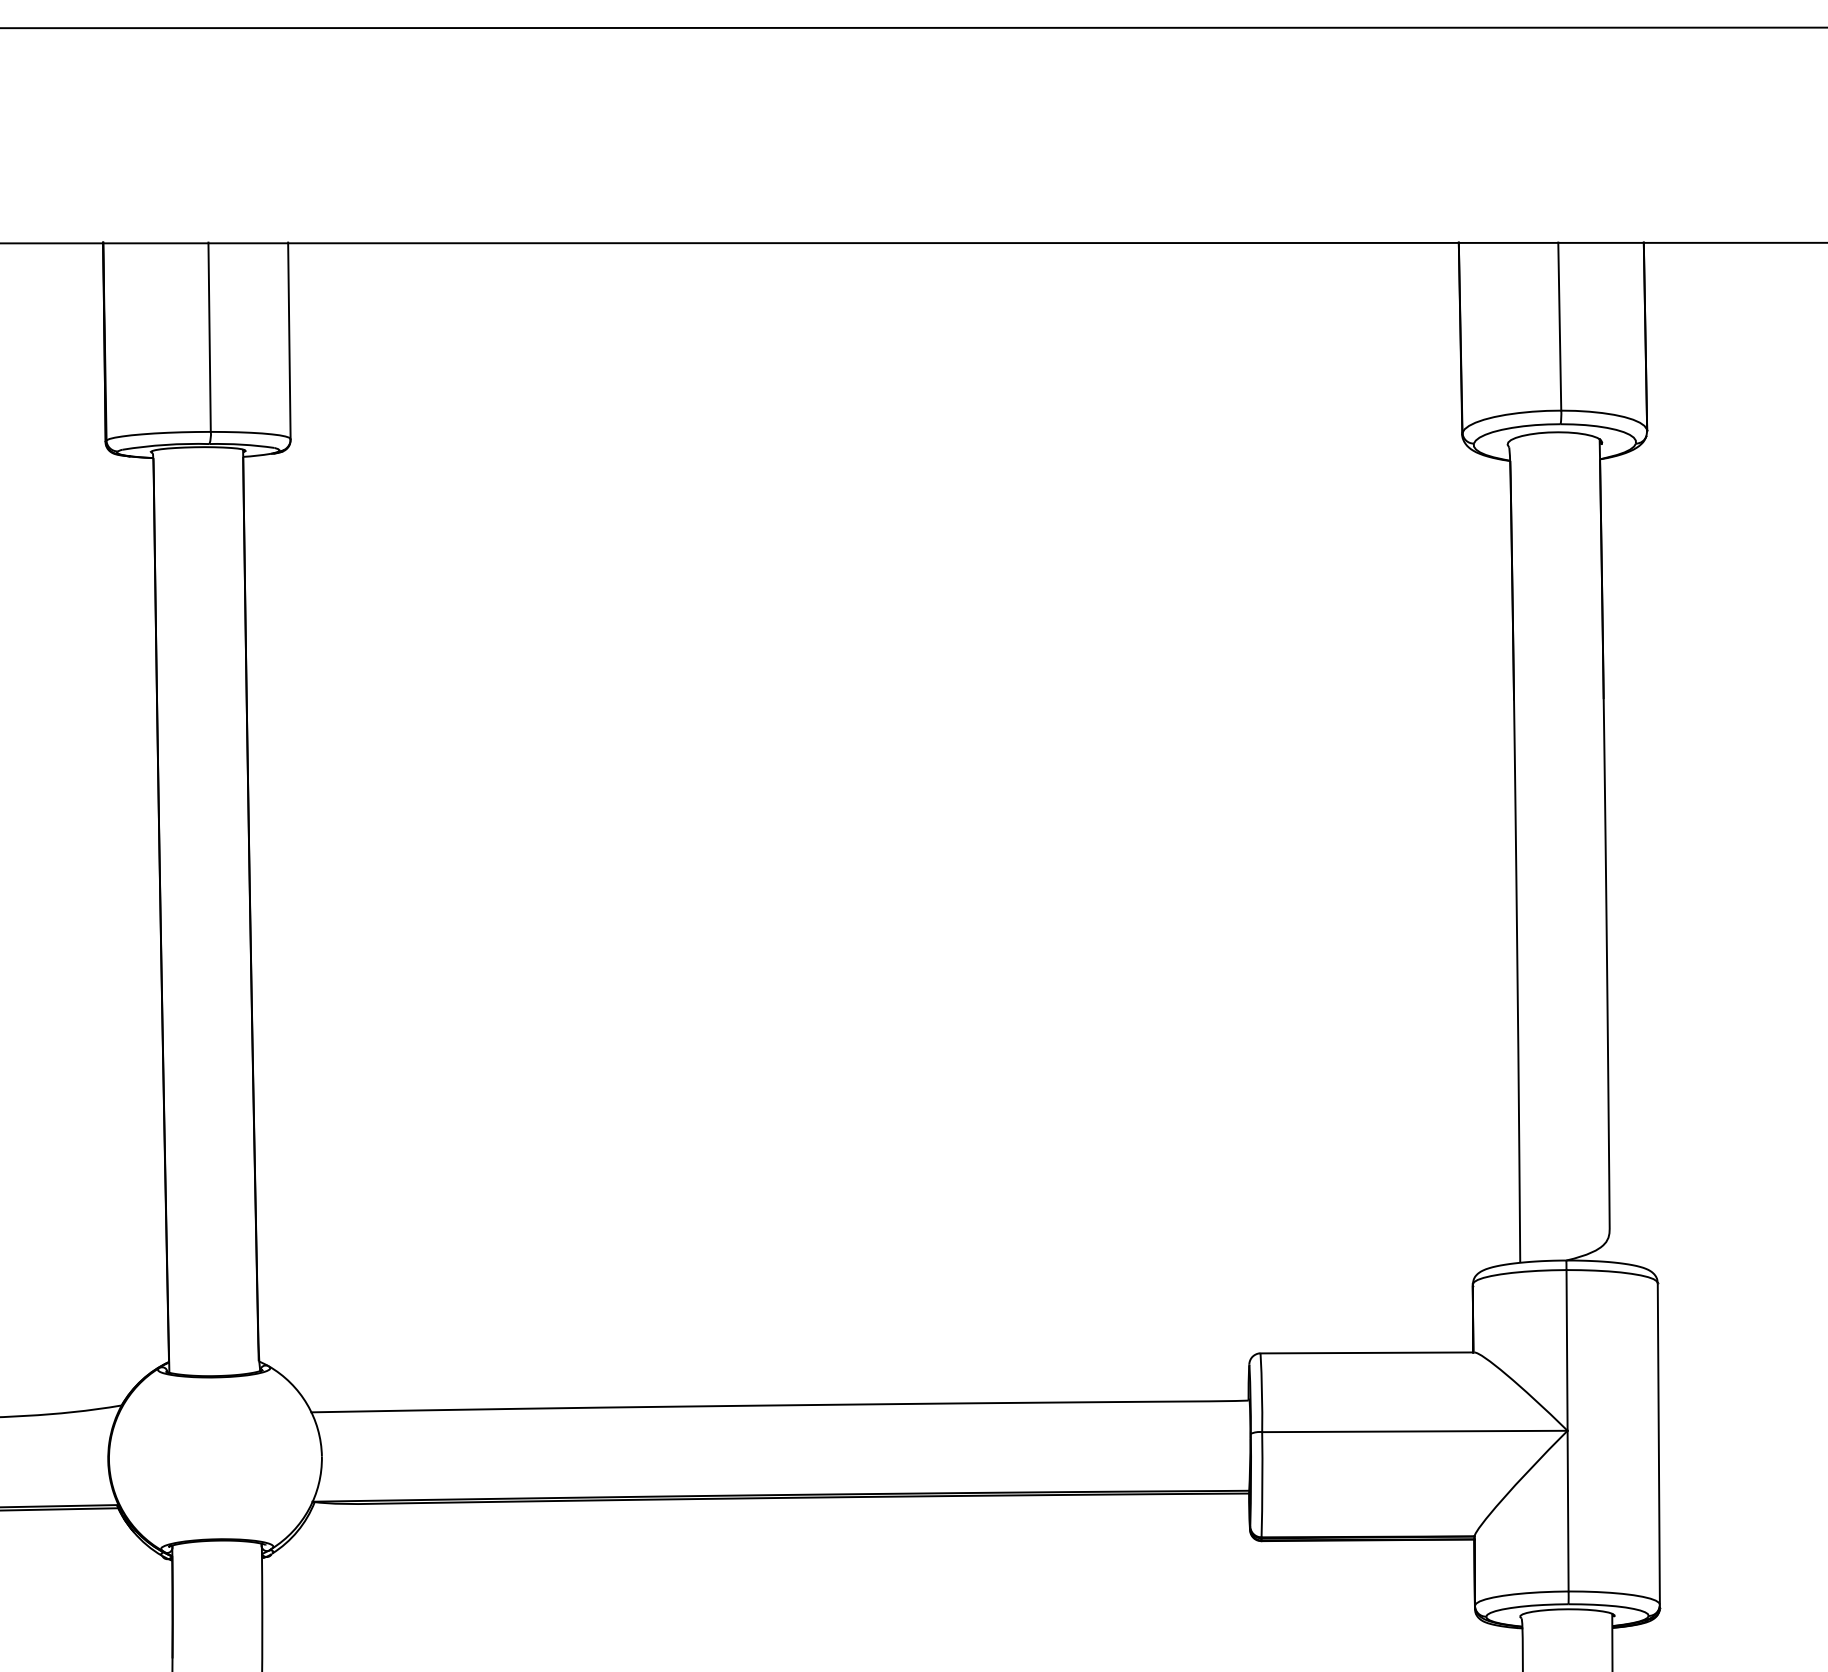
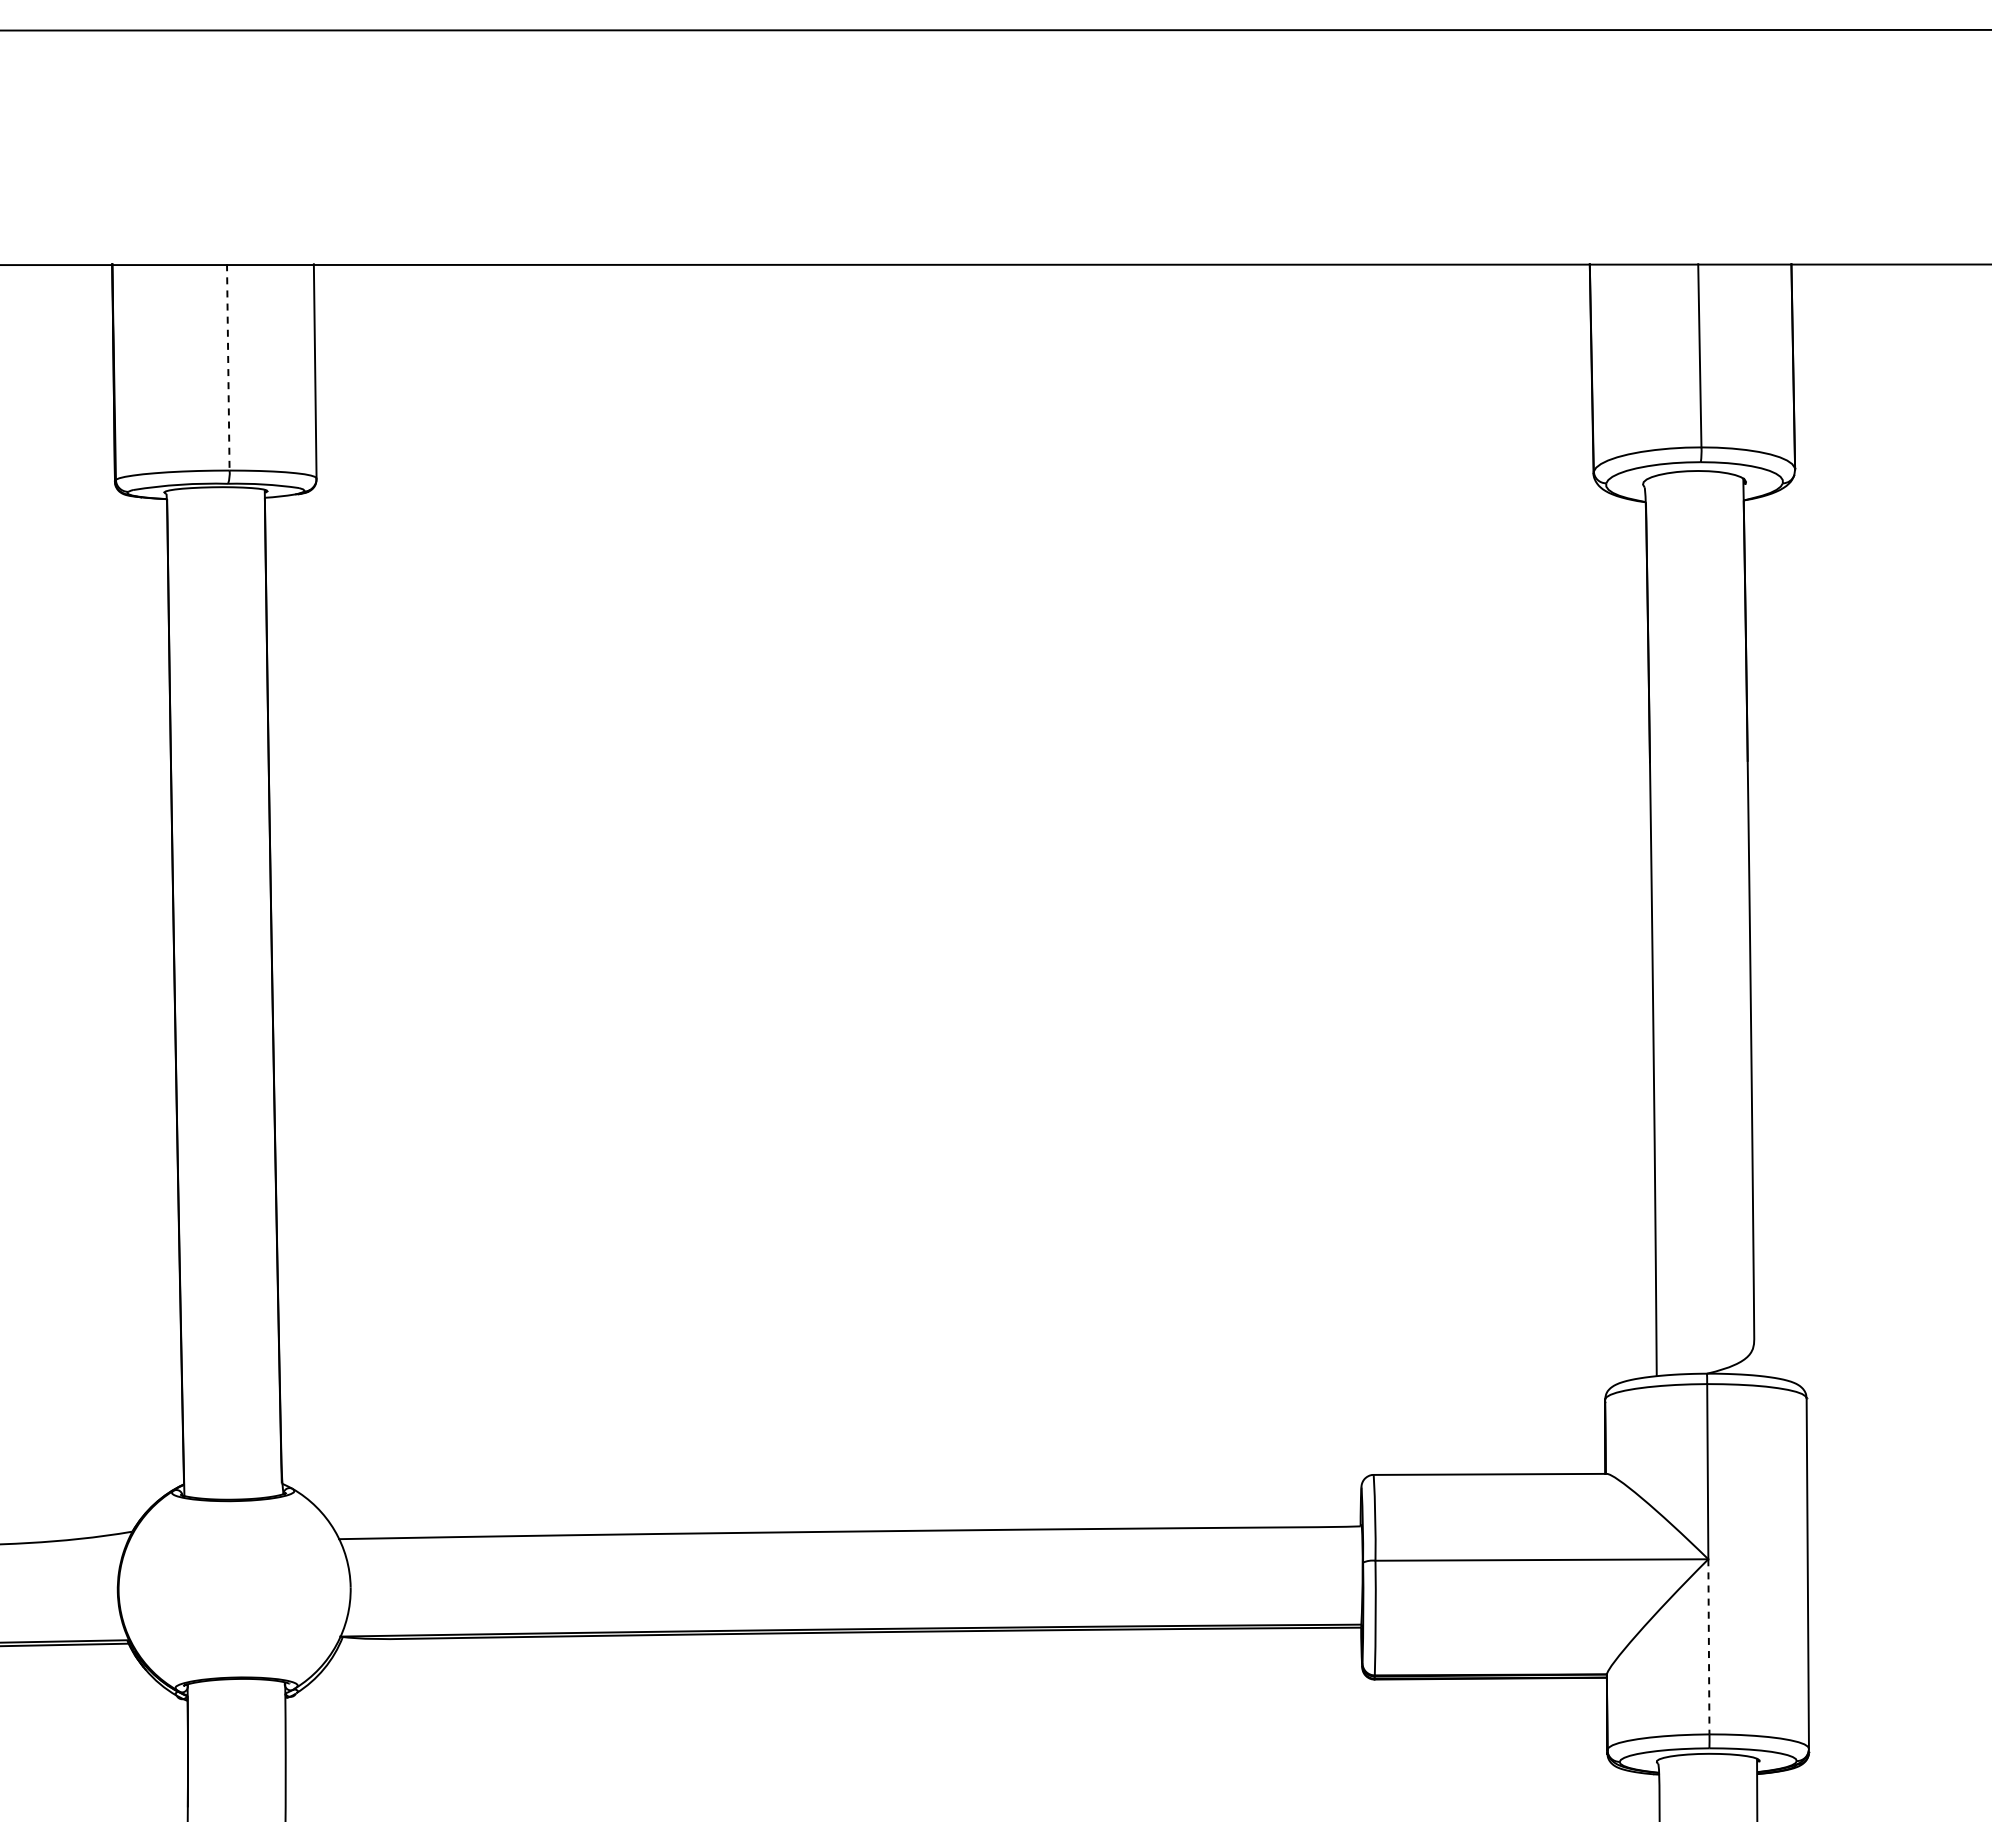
line: (209, 337) -> (228, 367), solid -> dashed
line: (1567, 1510) -> (1708, 1646), solid -> dashed

